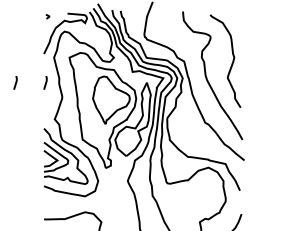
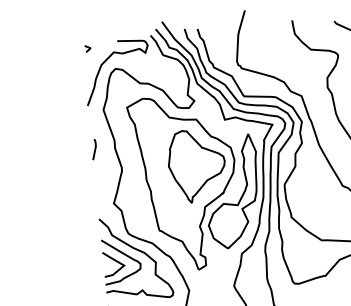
line: (15, 82) -> (48, 153), removed

